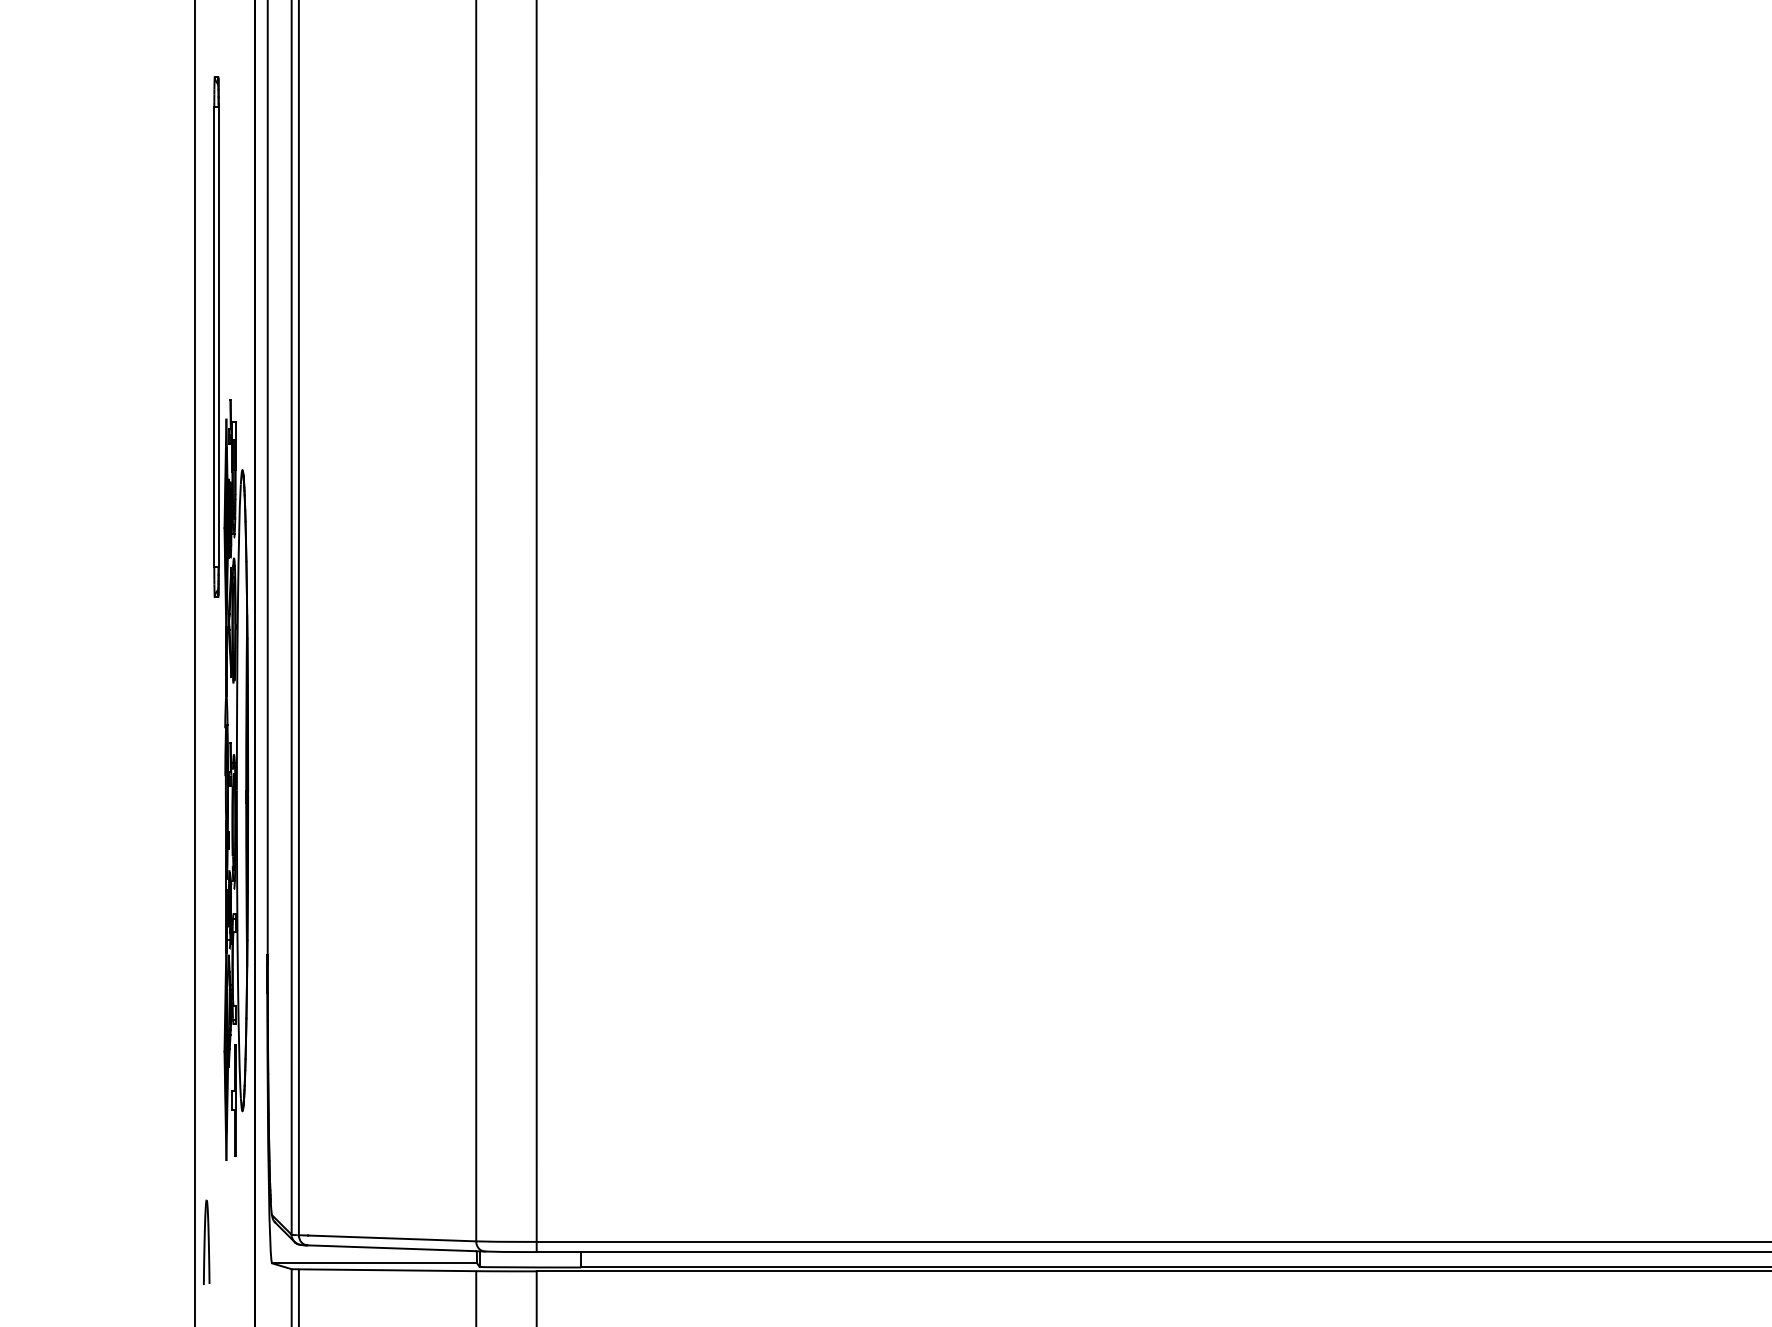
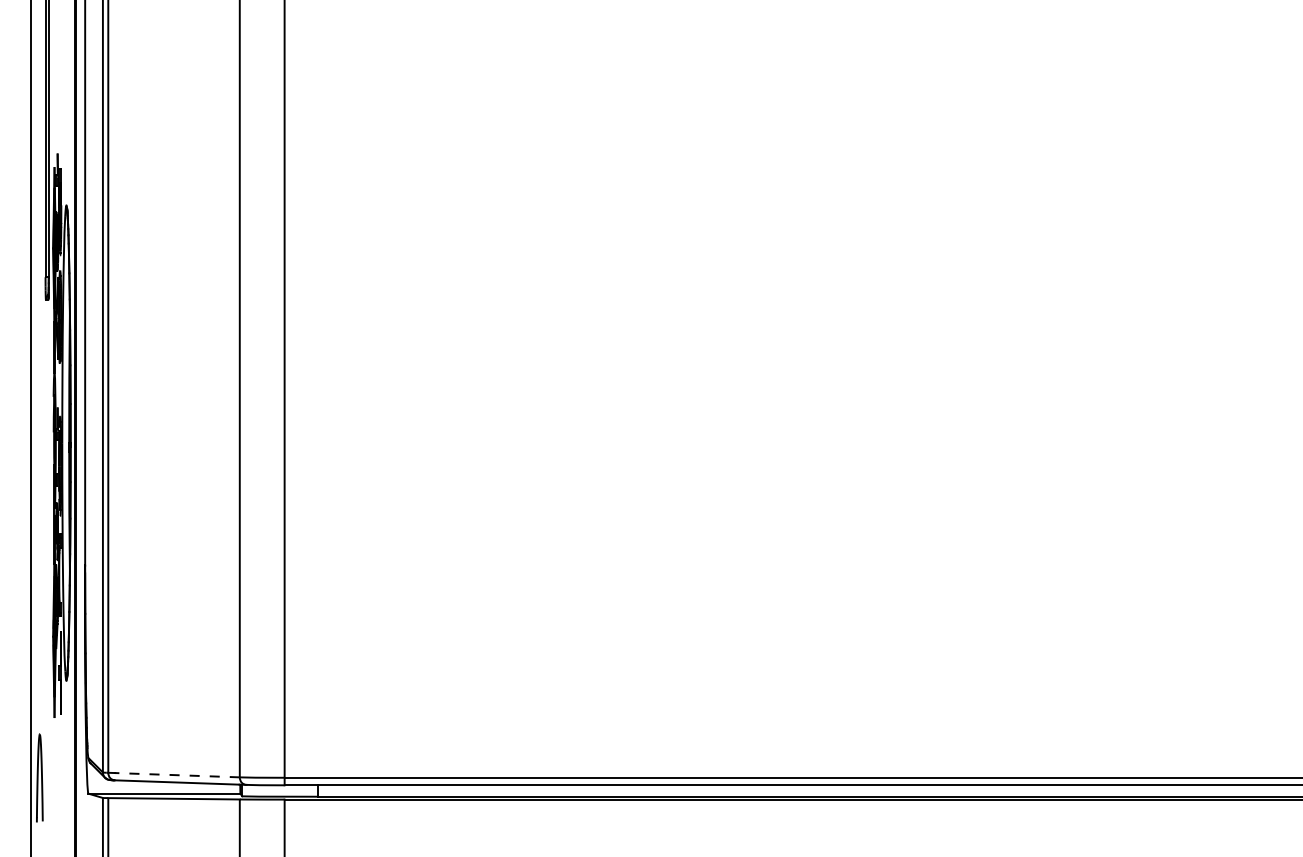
line: (391, 1238) -> (176, 775), solid -> dashed
part: (206, 1241) -> (39, 777), size x1.4

